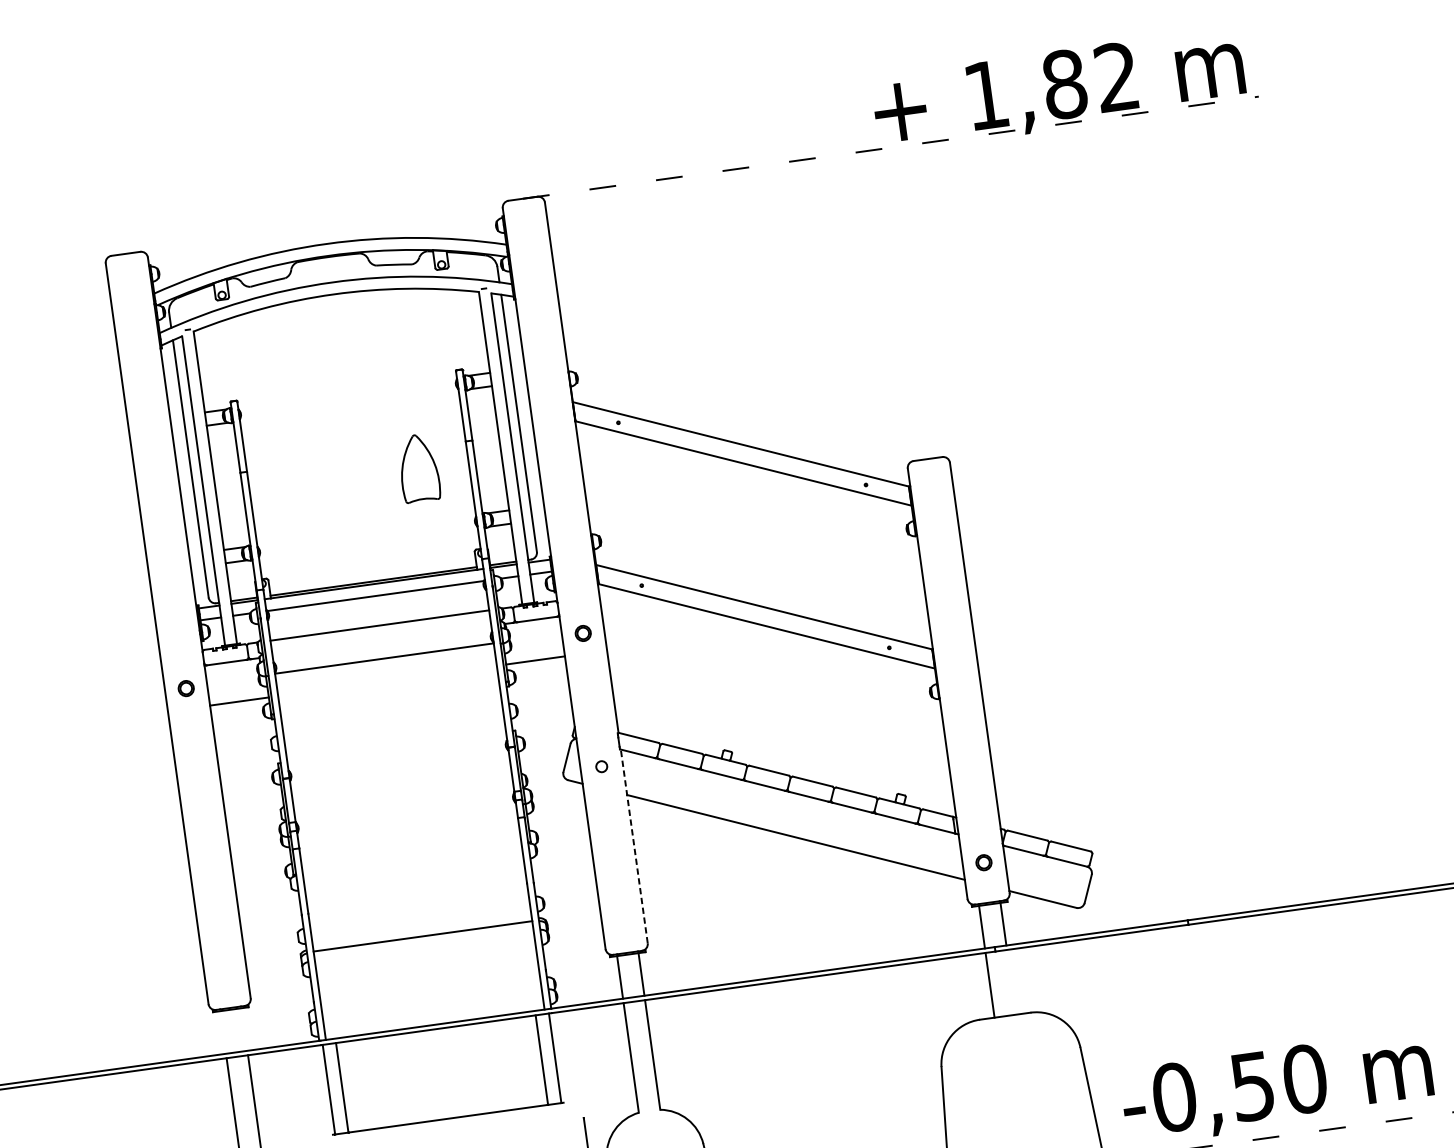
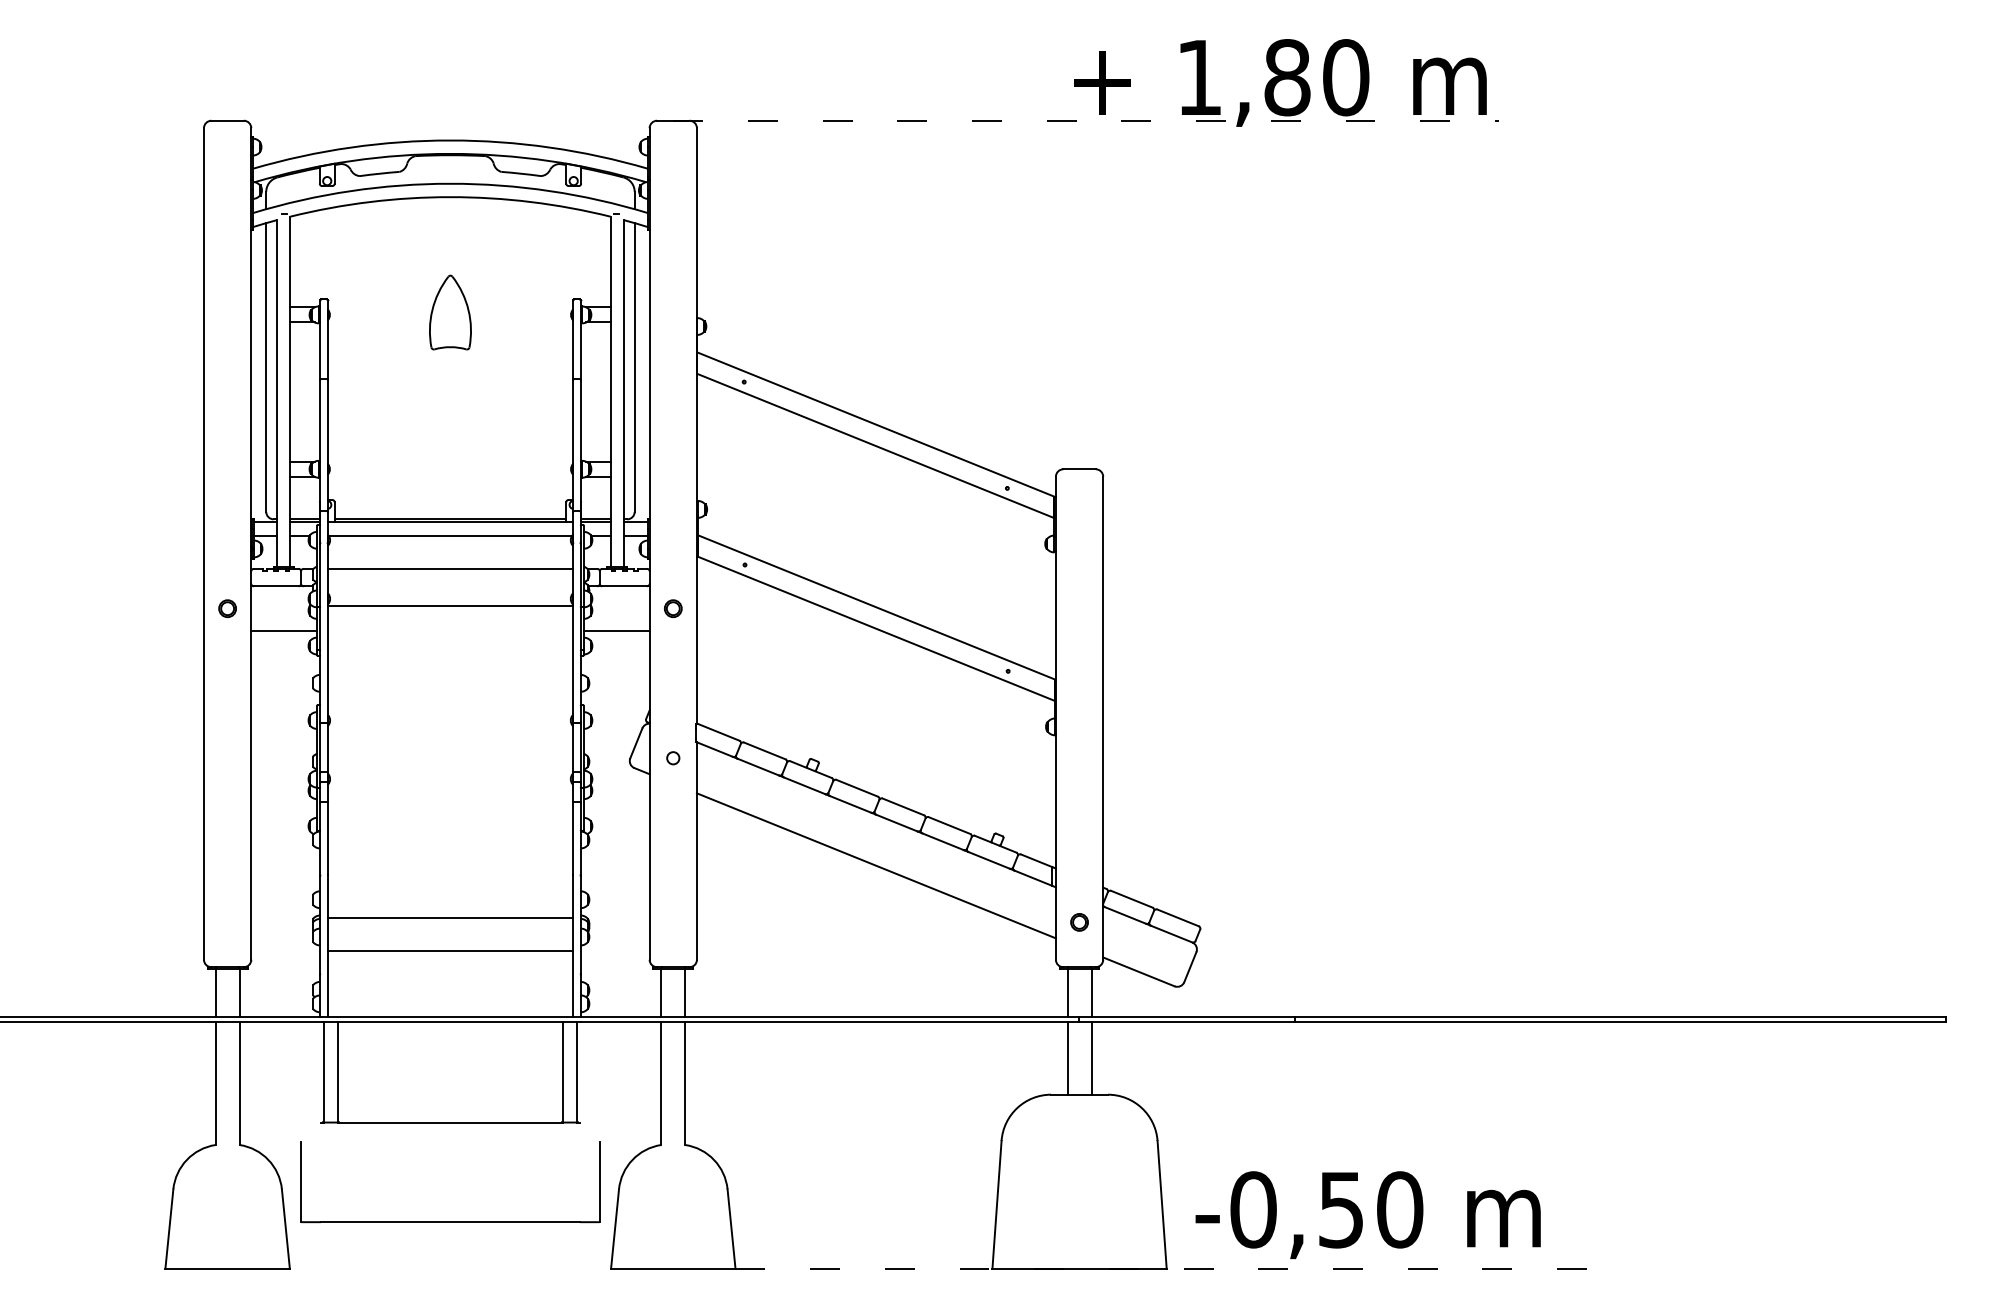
text: (1117, 77) -> (1346, 77), 1,82 -> 1,80
part: (418, 468) -> (450, 312), moved
line: (633, 846) -> (696, 851), dashed -> solid
line: (427, 965) -> (450, 950), added
line: (1011, 982) -> (1091, 1058), added
line: (244, 1029) -> (239, 993), added
line: (223, 1032) -> (215, 993), added

